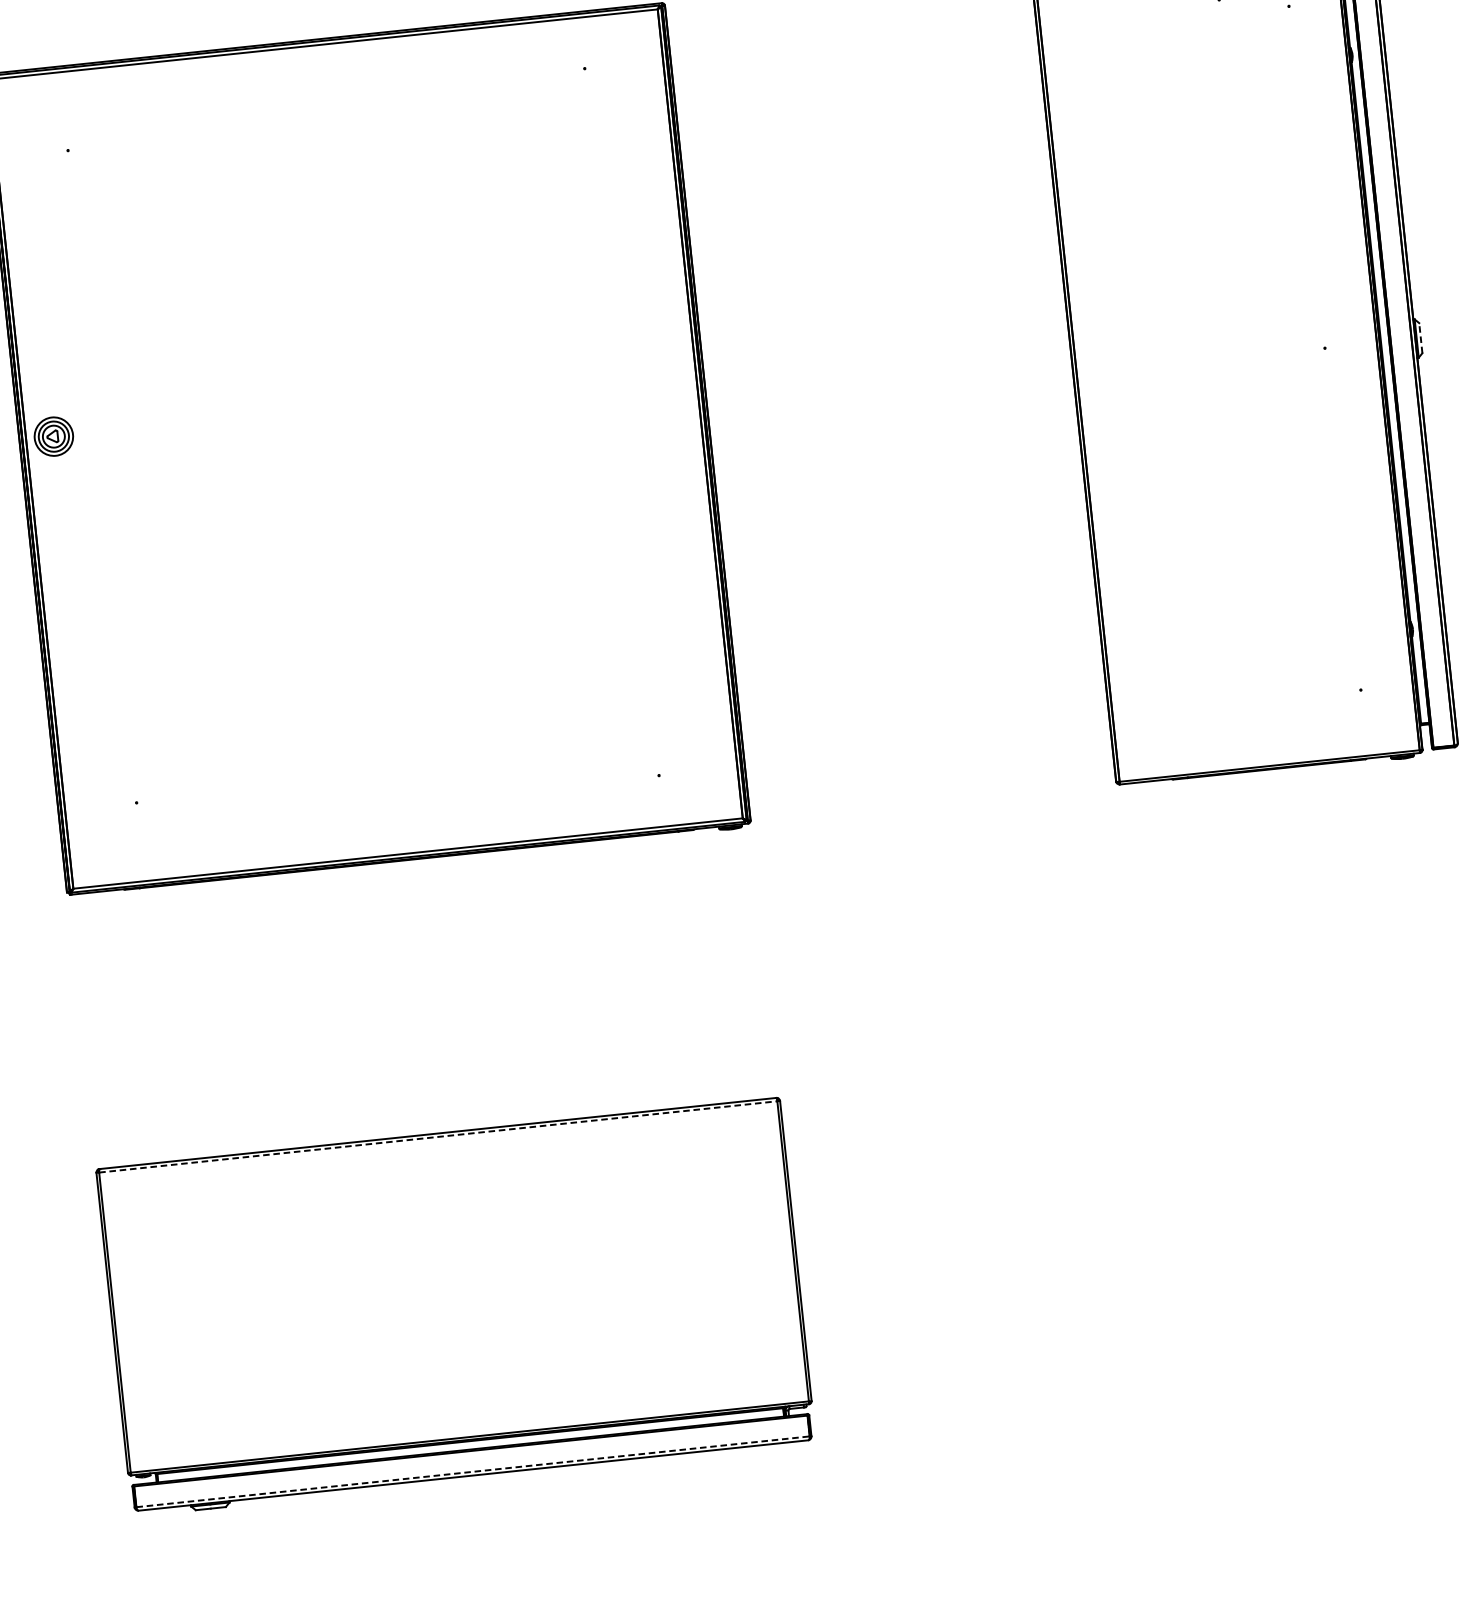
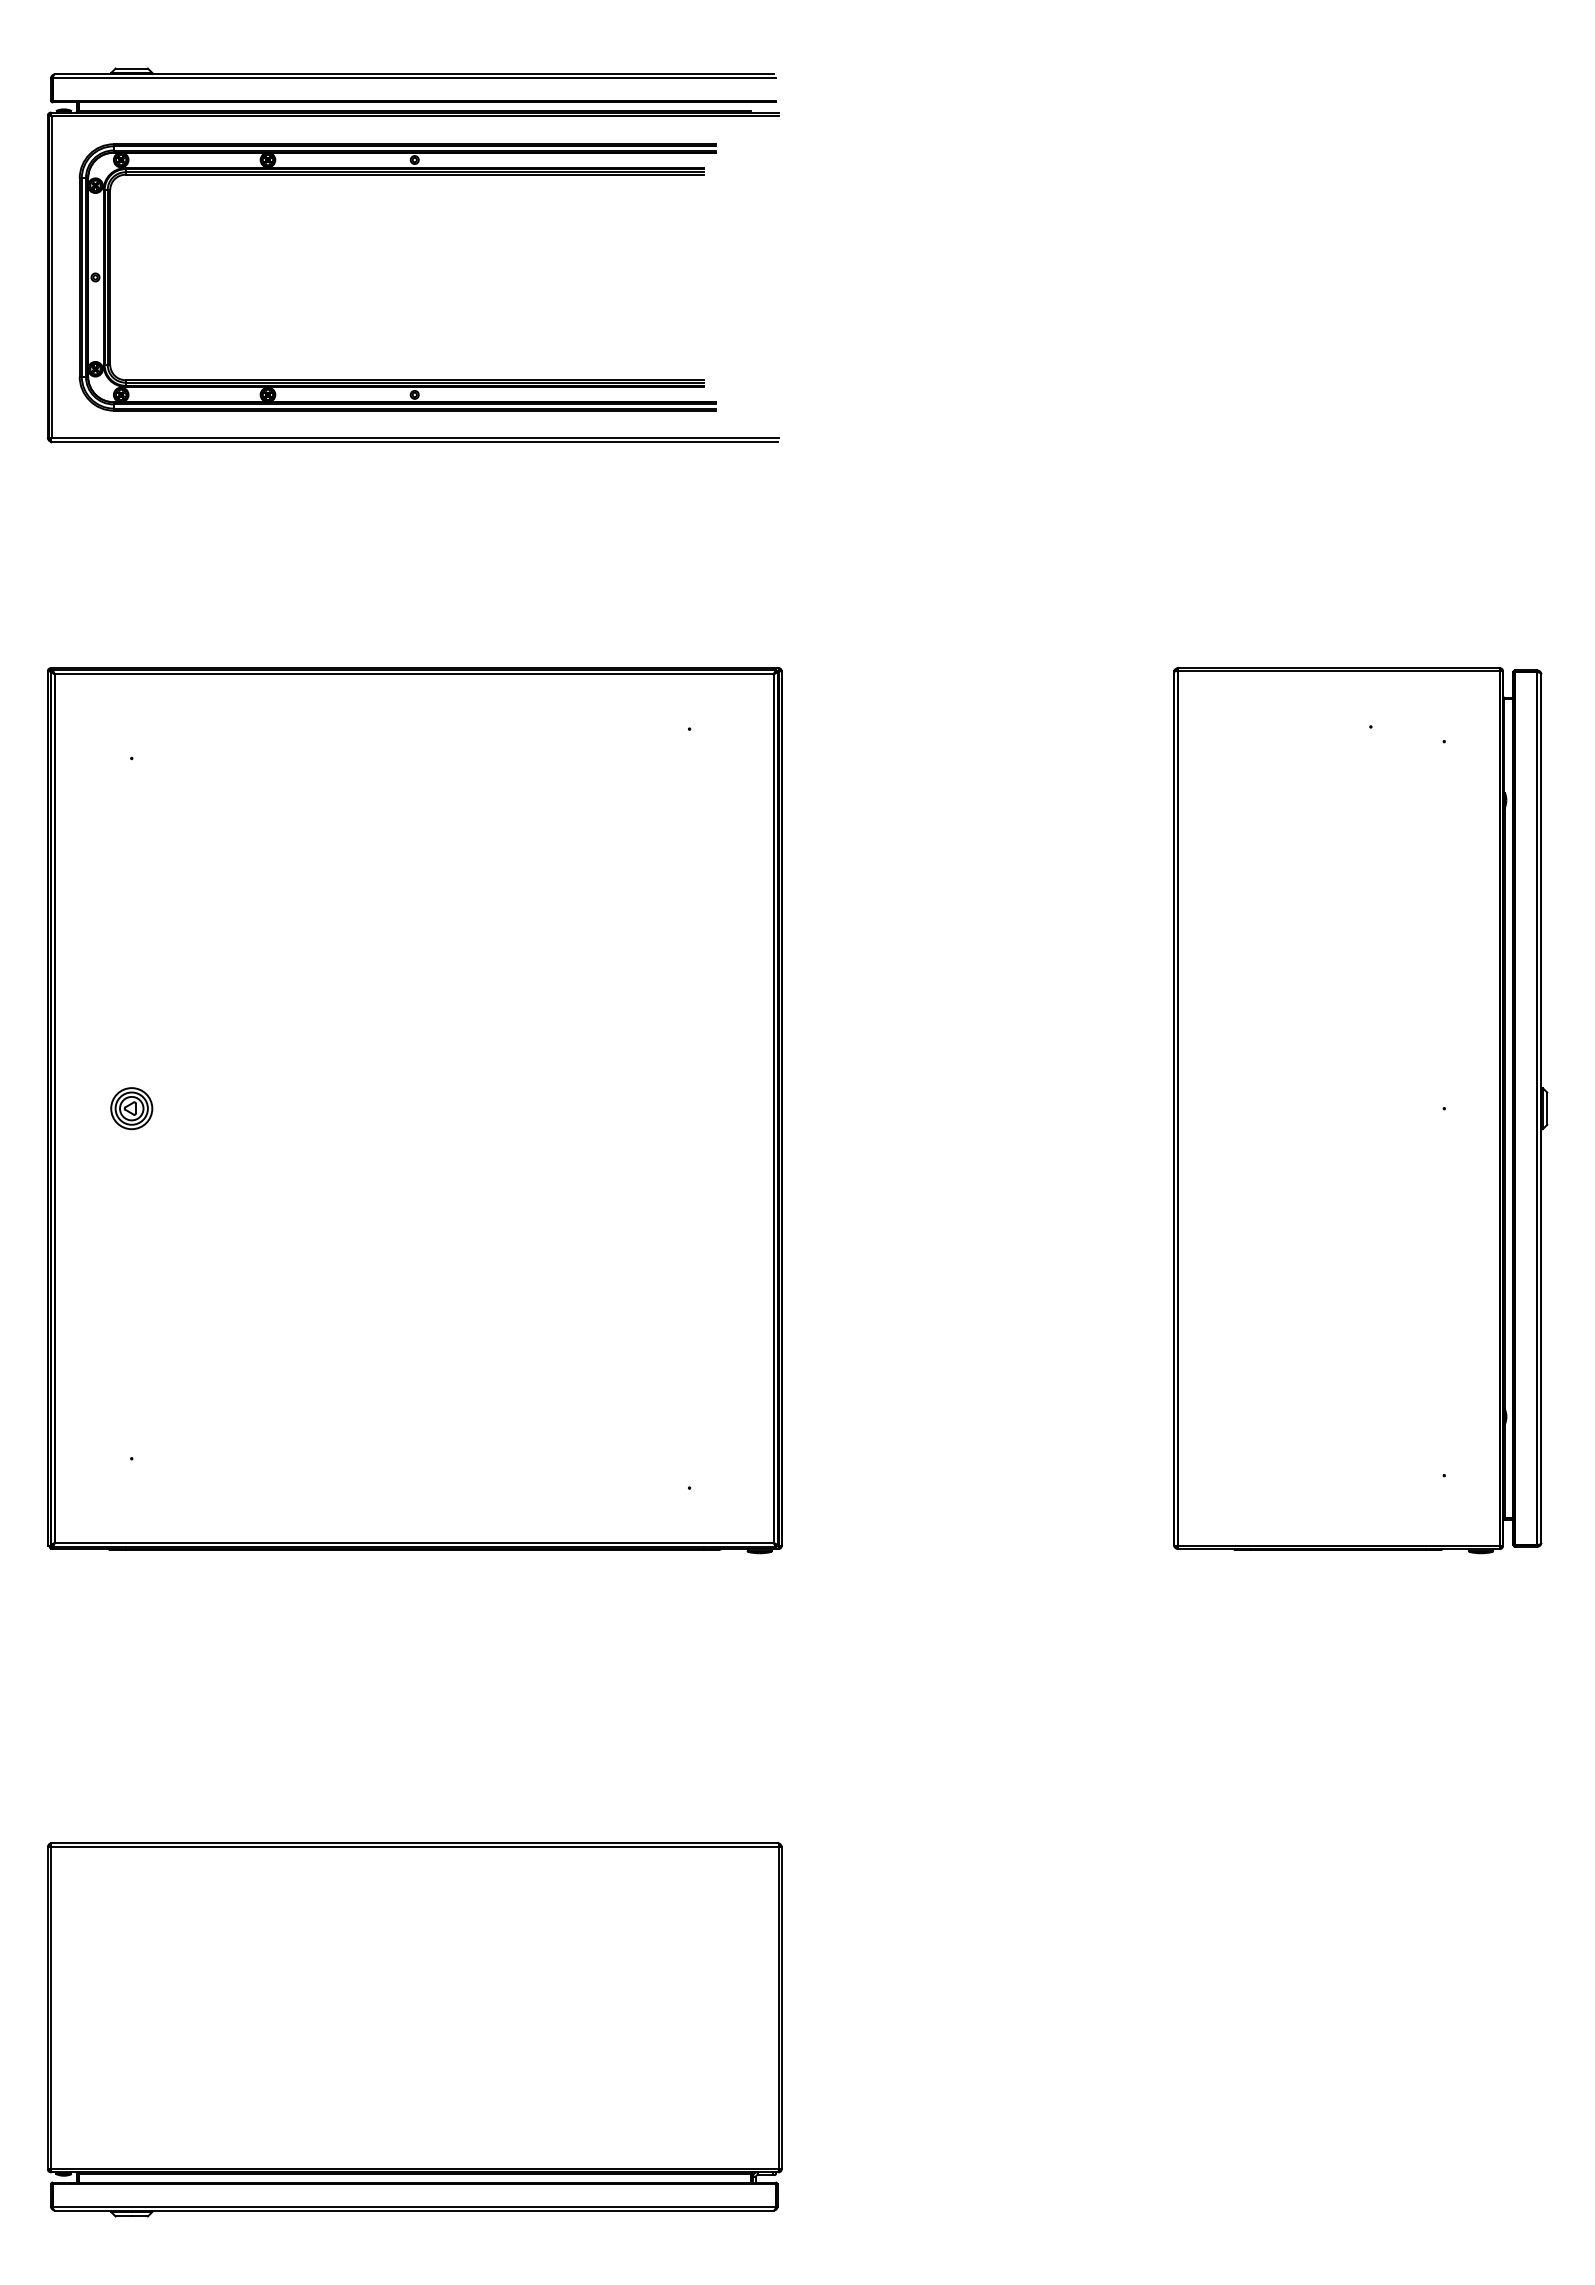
line: (1421, 338) -> (1547, 1108), dashed -> solid
part: (53, 436) -> (131, 1108), moved
line: (438, 1137) -> (415, 1847), dashed -> solid
line: (473, 1471) -> (414, 2206), dashed -> solid

